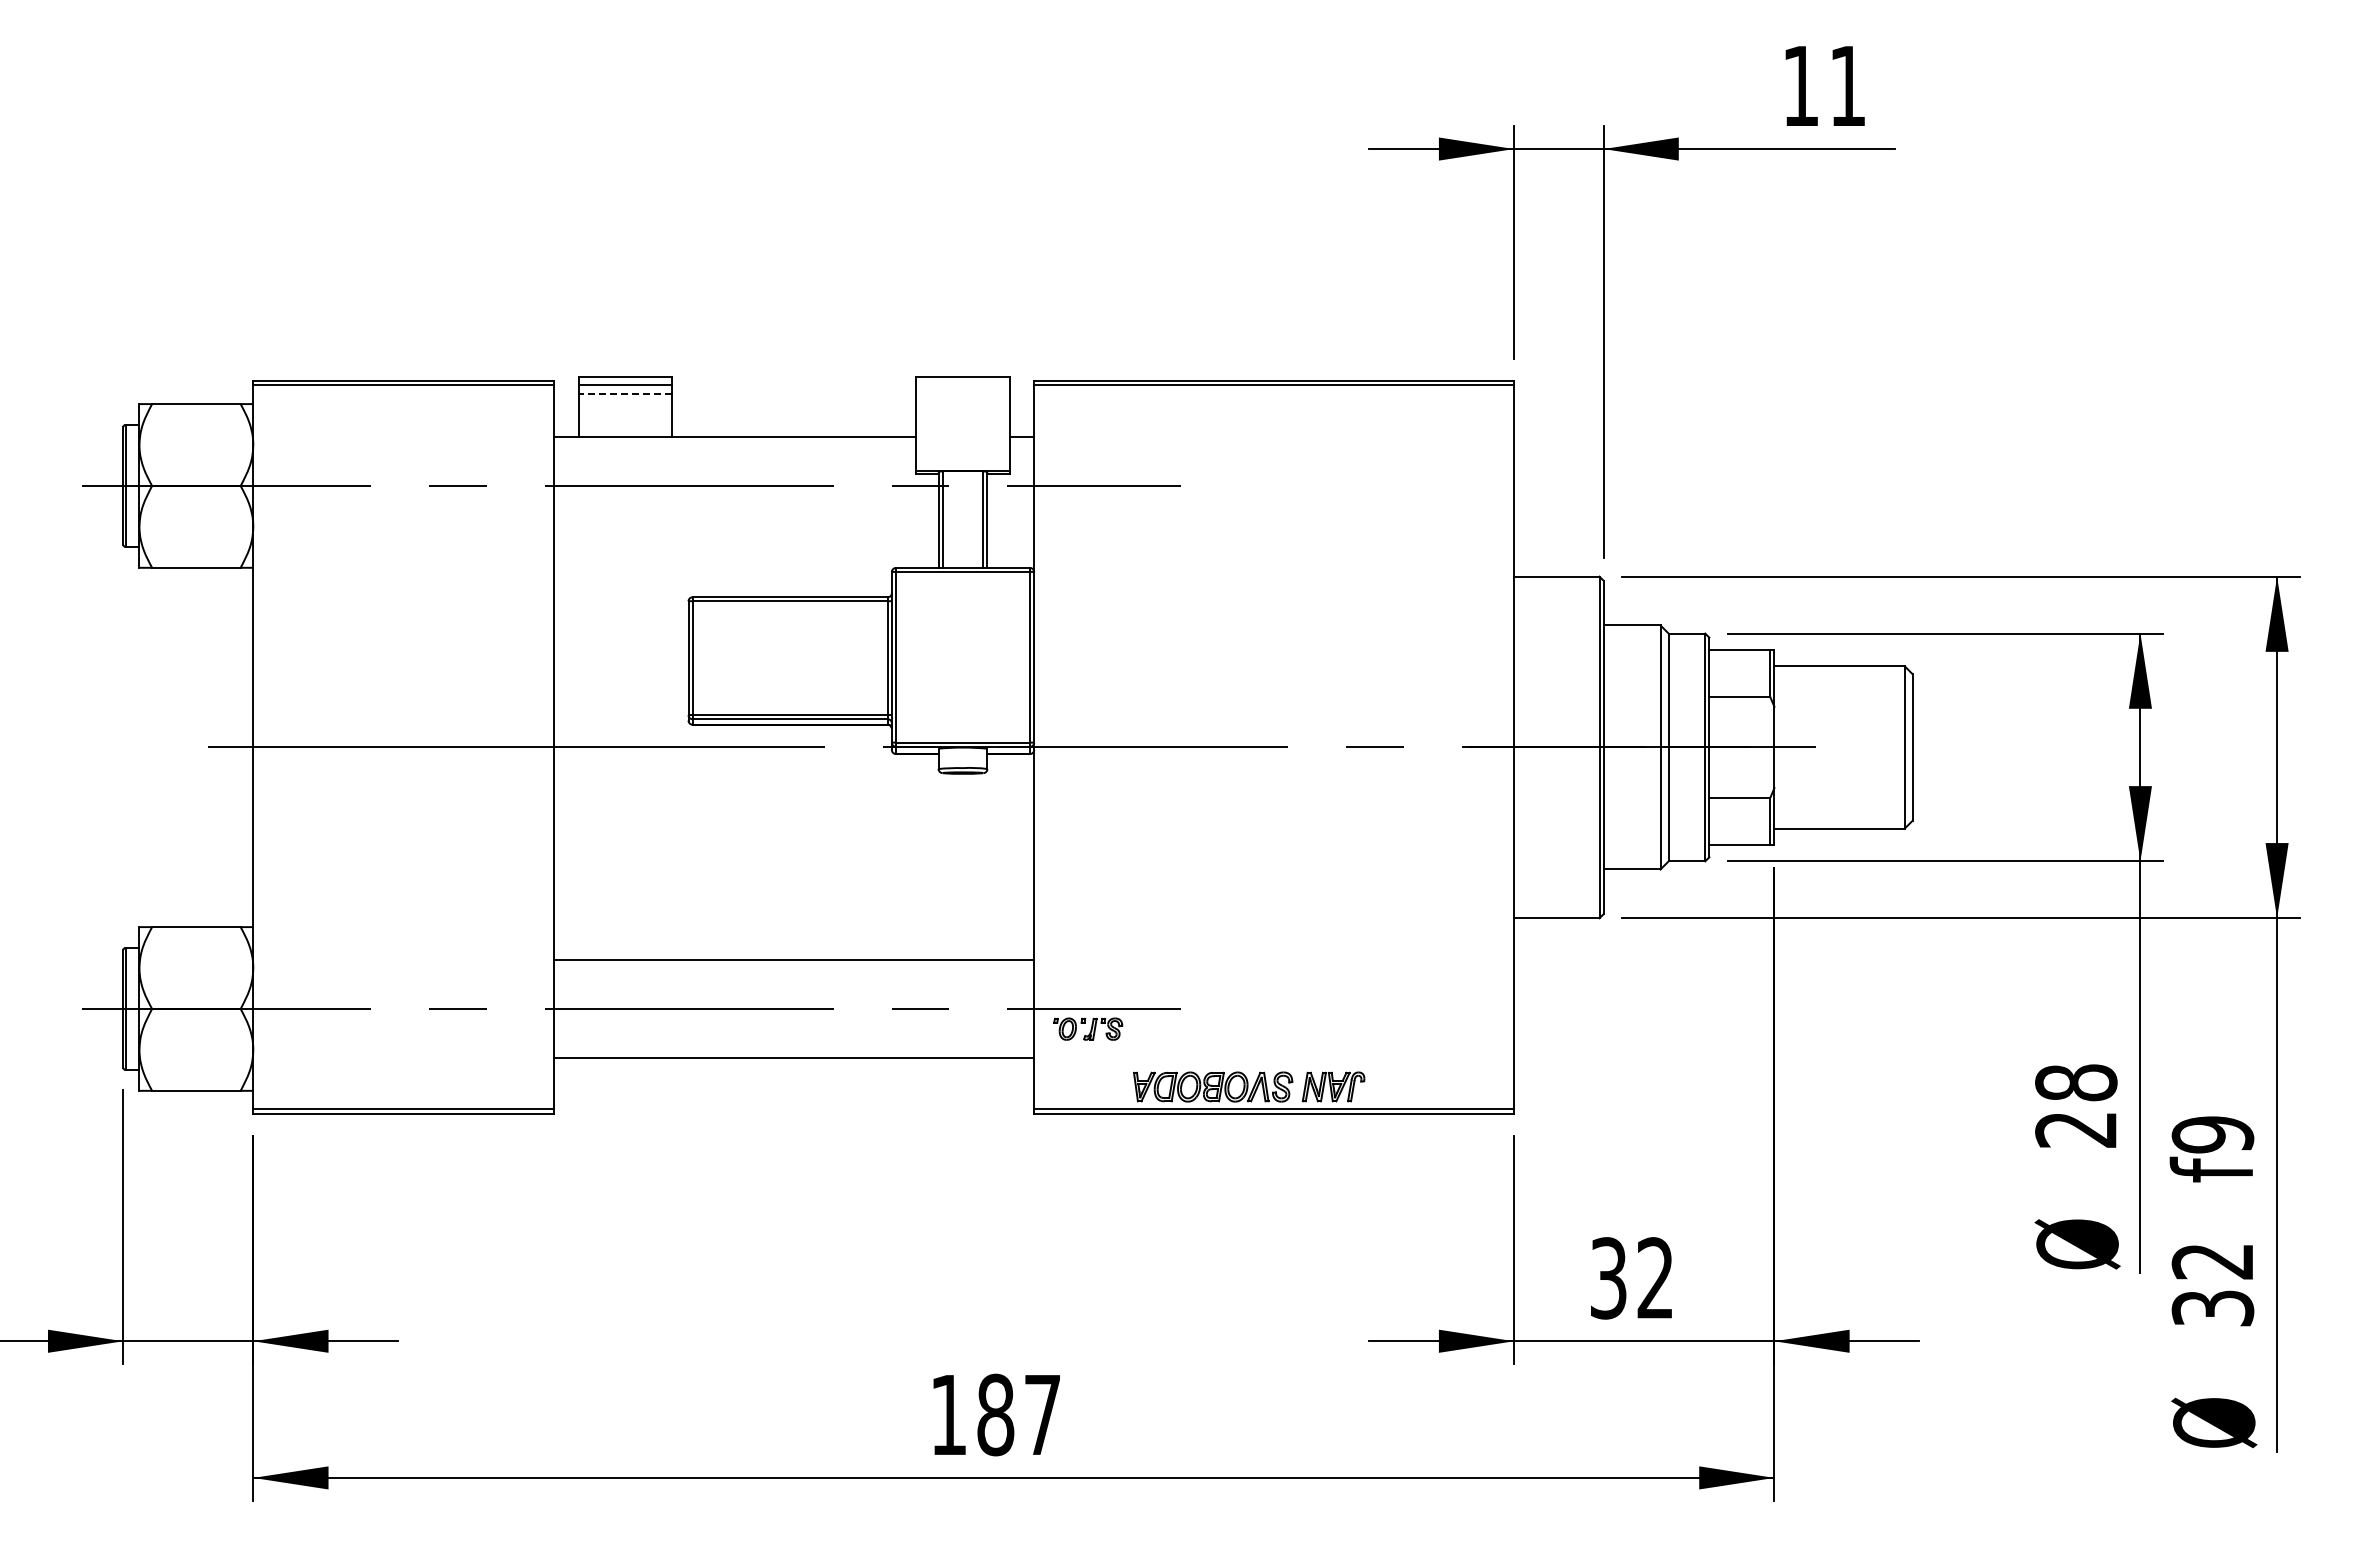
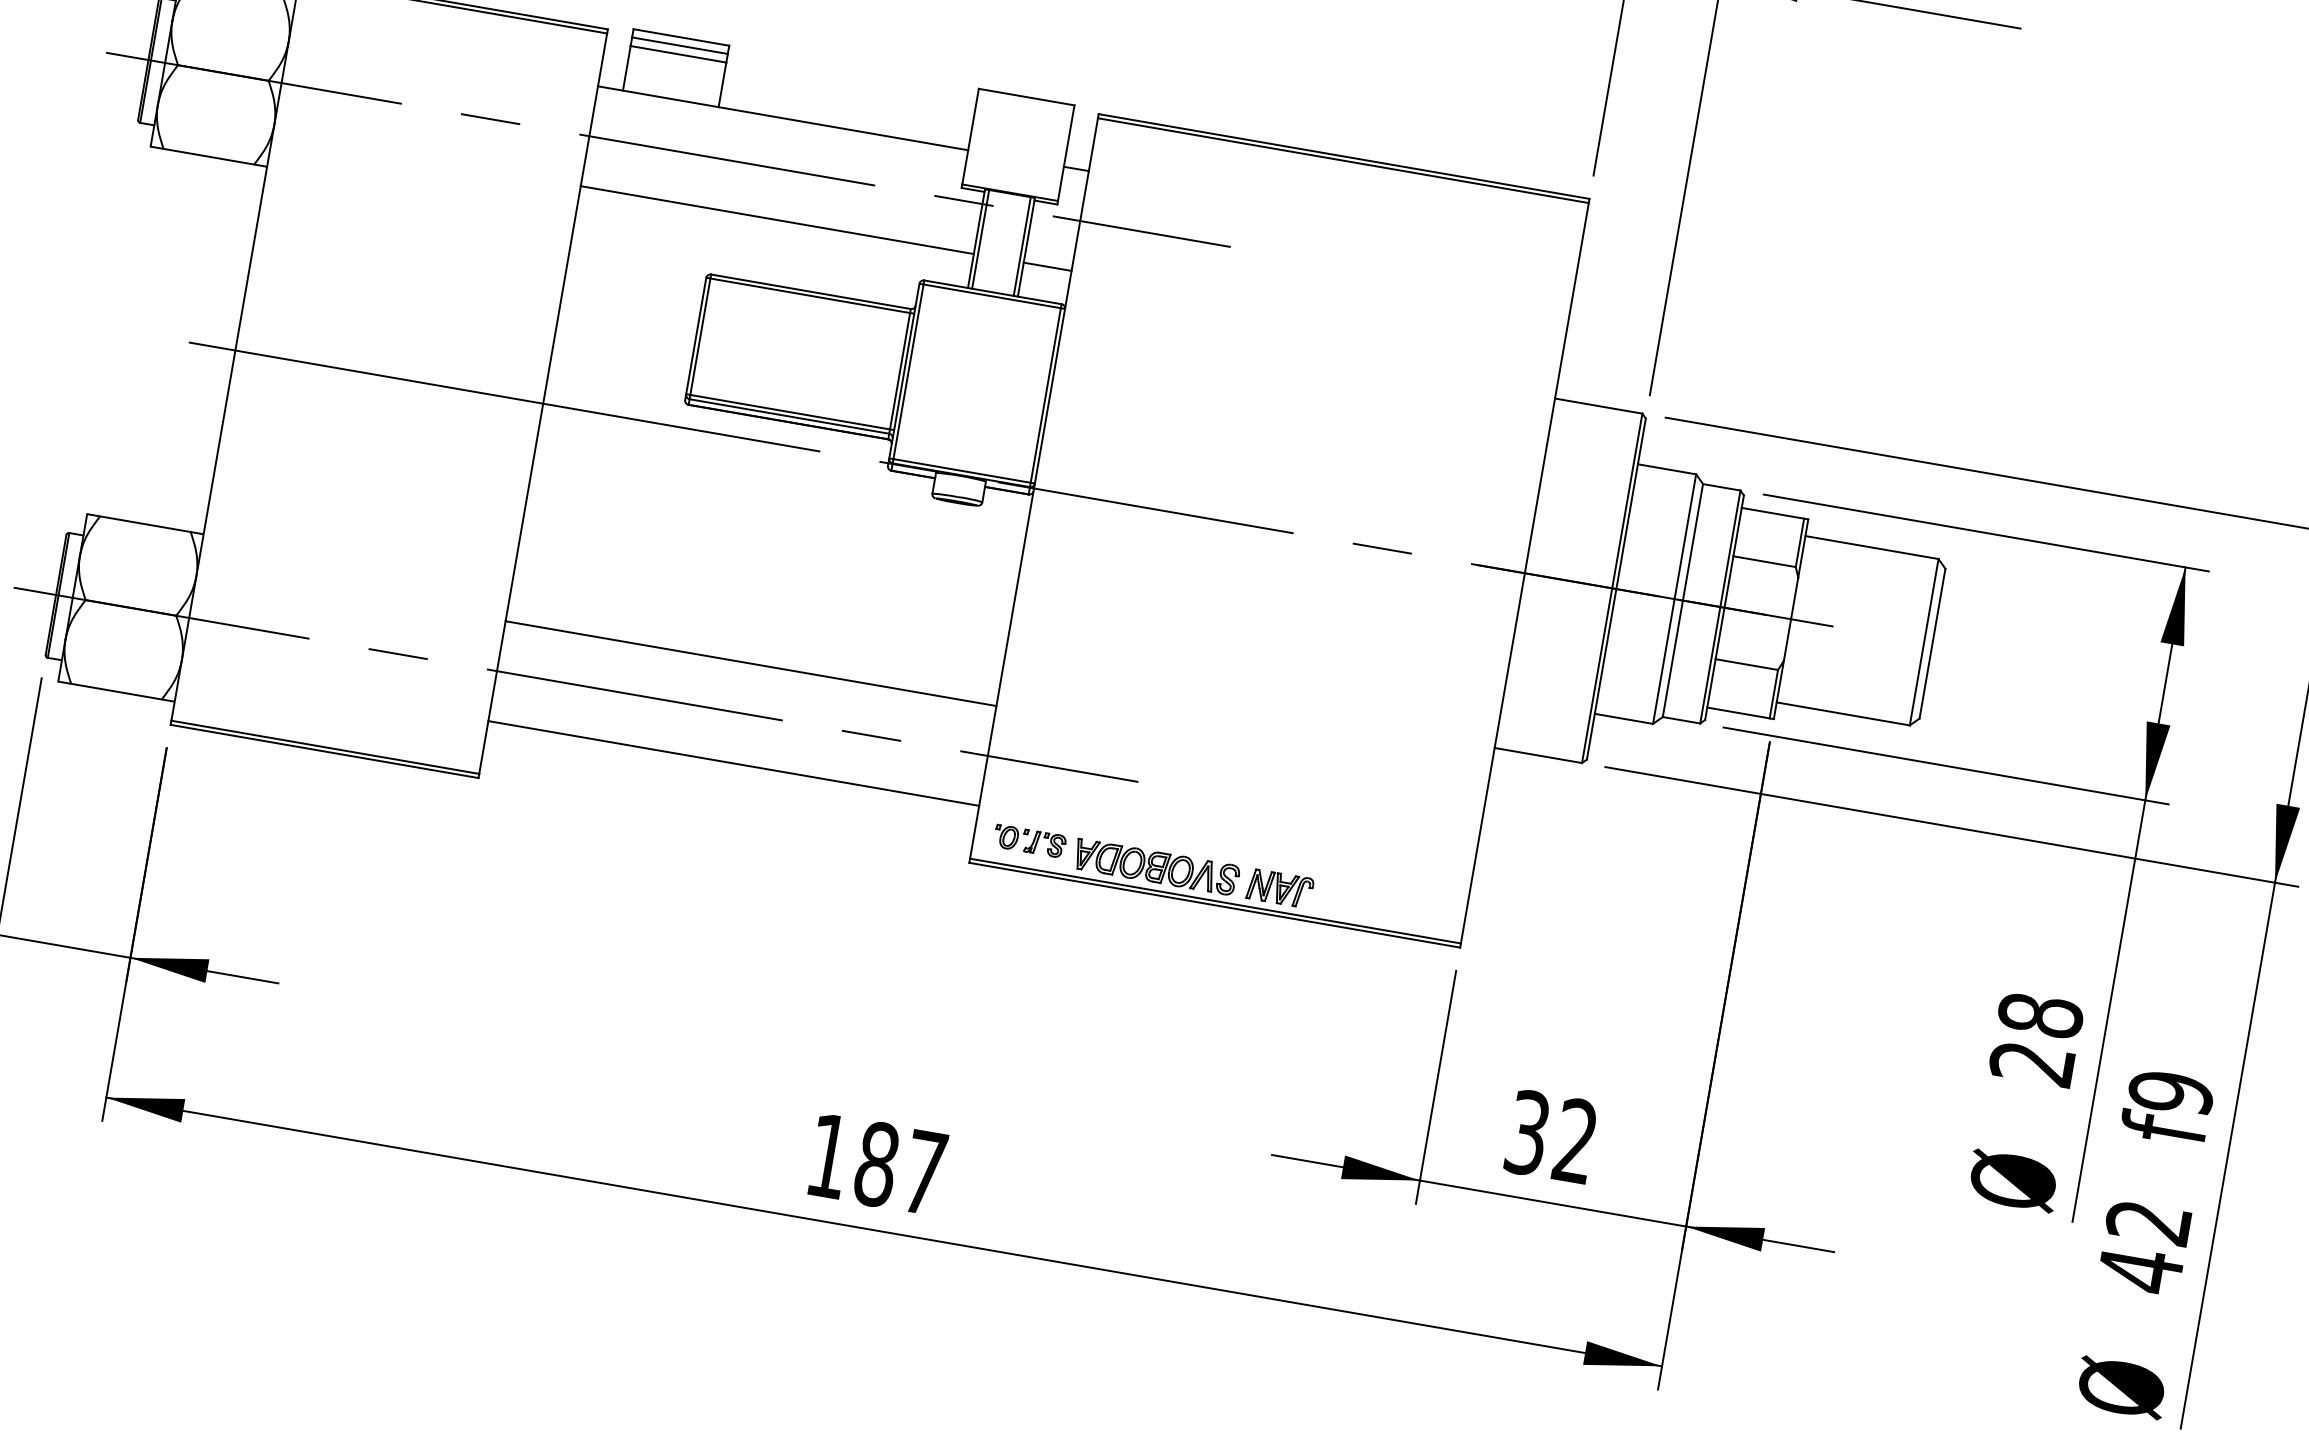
line: (625, 393) -> (678, 54), dashed -> solid
line: (746, 534) -> (777, 219), added
line: (1010, 534) -> (1047, 266), added
part: (1088, 1028) -> (1030, 840), moved
text: (2212, 1308) -> (2140, 1270), 32 -> 42

